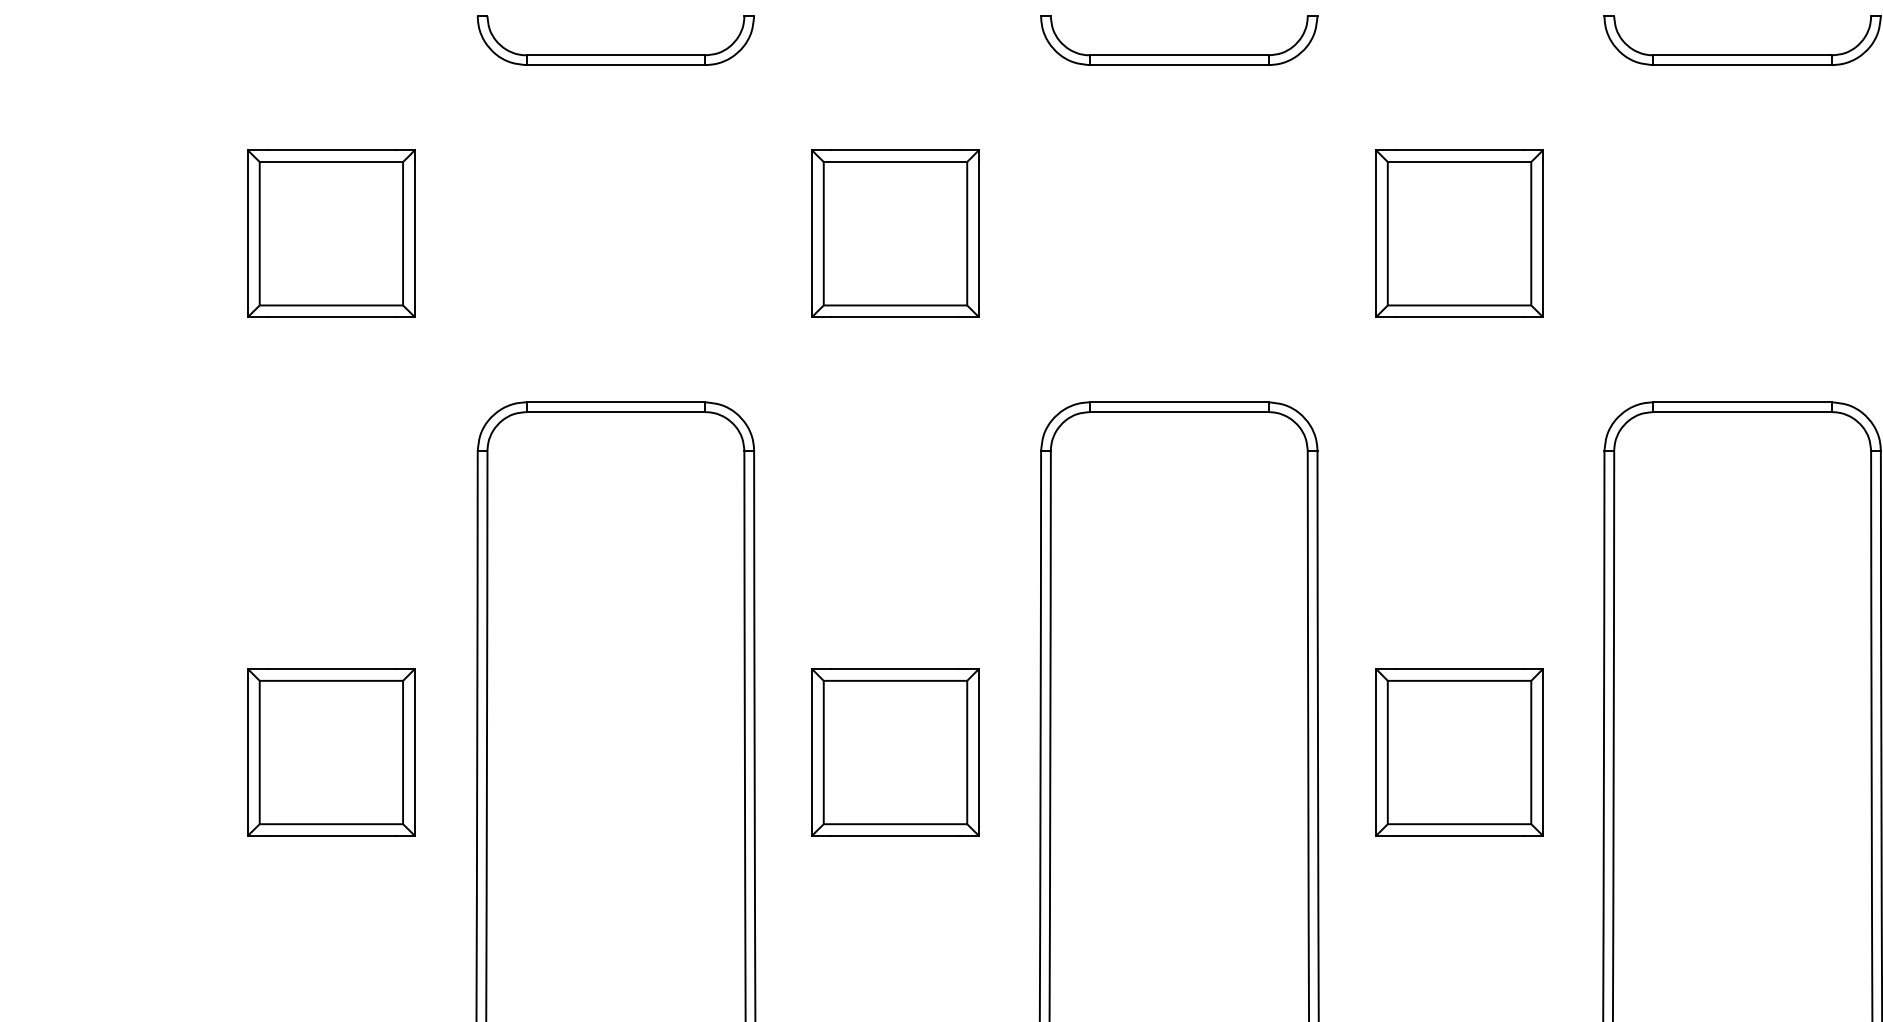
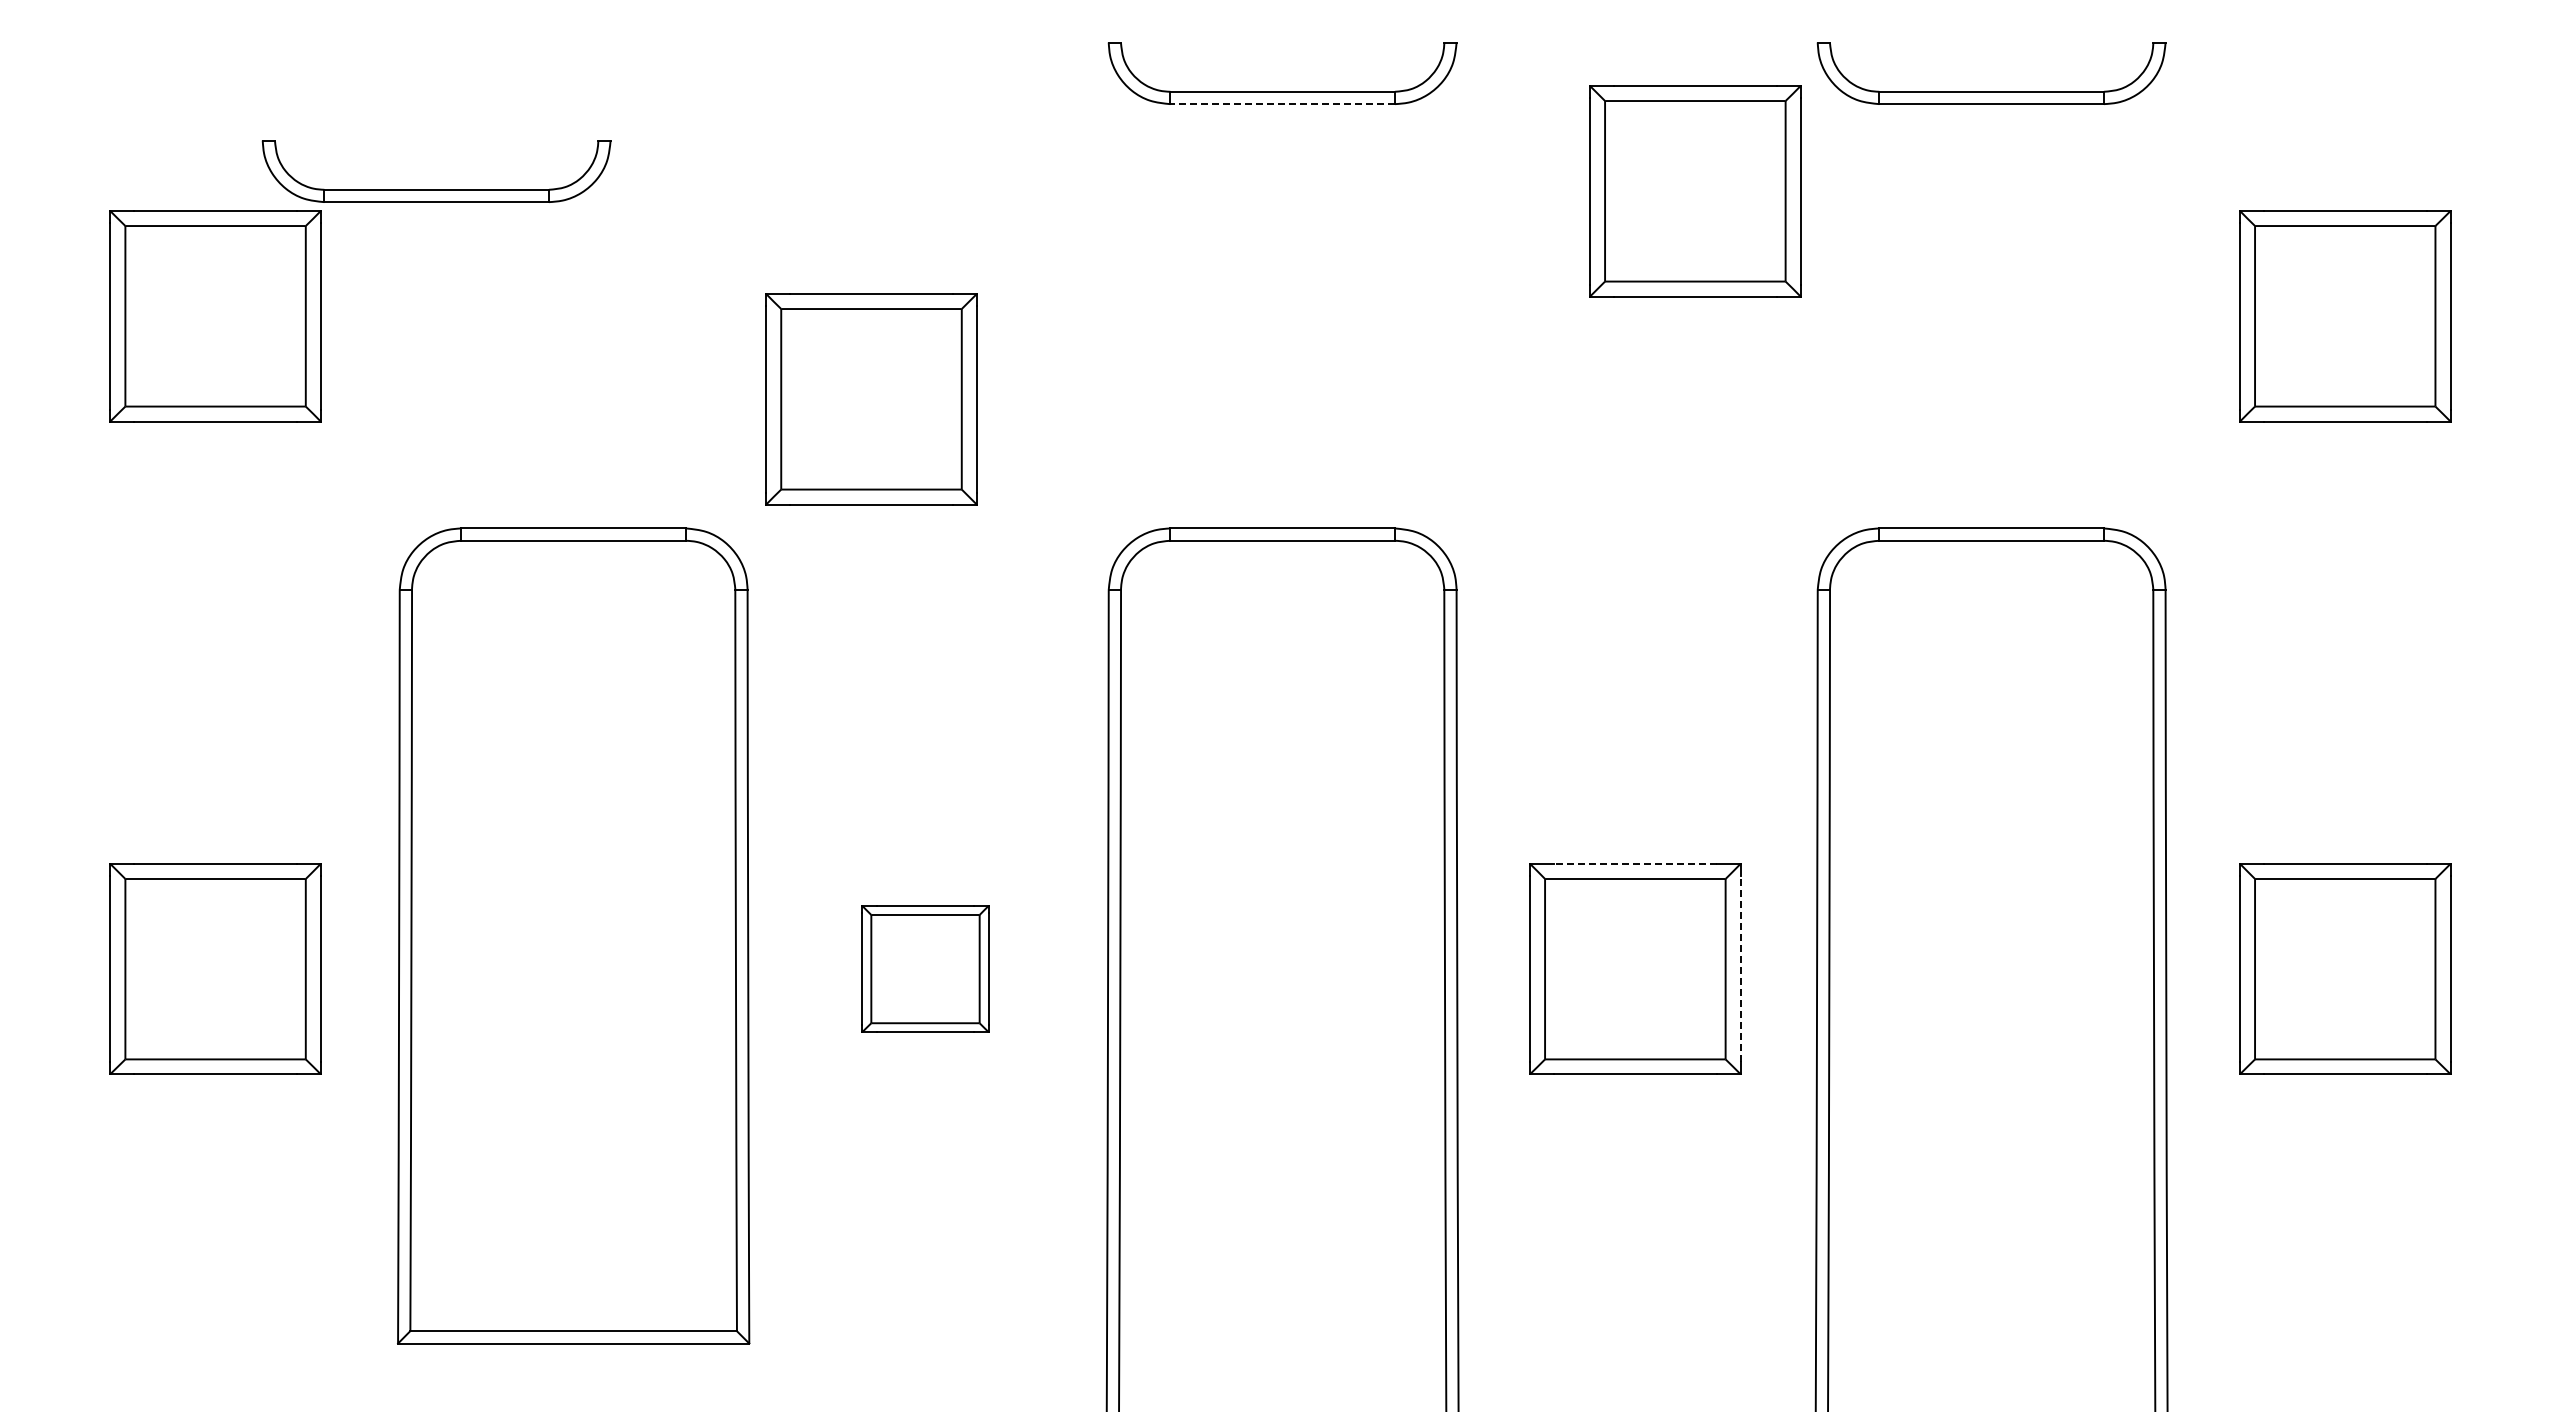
part: (615, 55) -> (436, 189), moved
line: (1179, 65) -> (1282, 104), solid -> dashed
part: (895, 233) -> (871, 399), moved
part: (1459, 233) -> (1695, 191), moved
line: (1458, 668) -> (1634, 863), solid -> dashed
part: (895, 751) -> (925, 968), size x0.6
line: (1543, 751) -> (1740, 968), solid -> dashed

